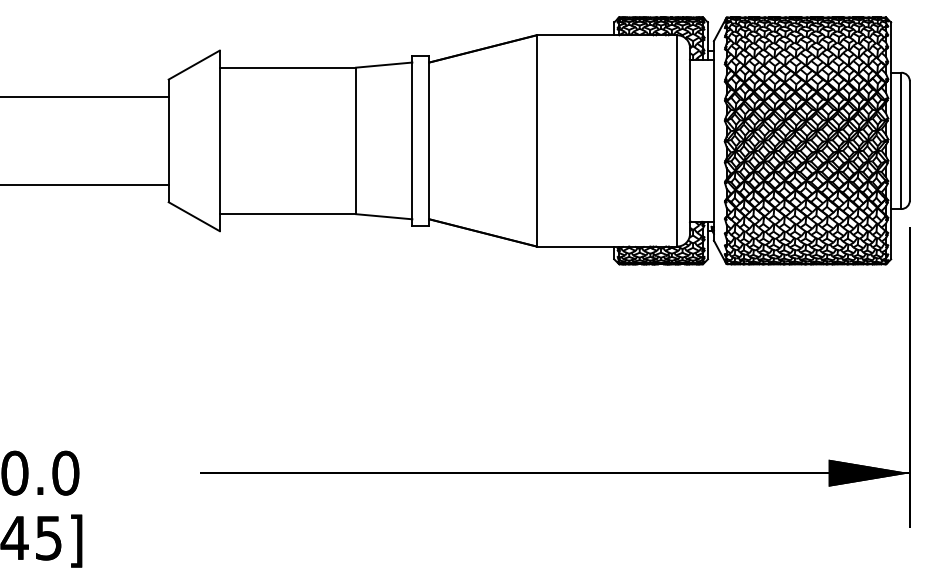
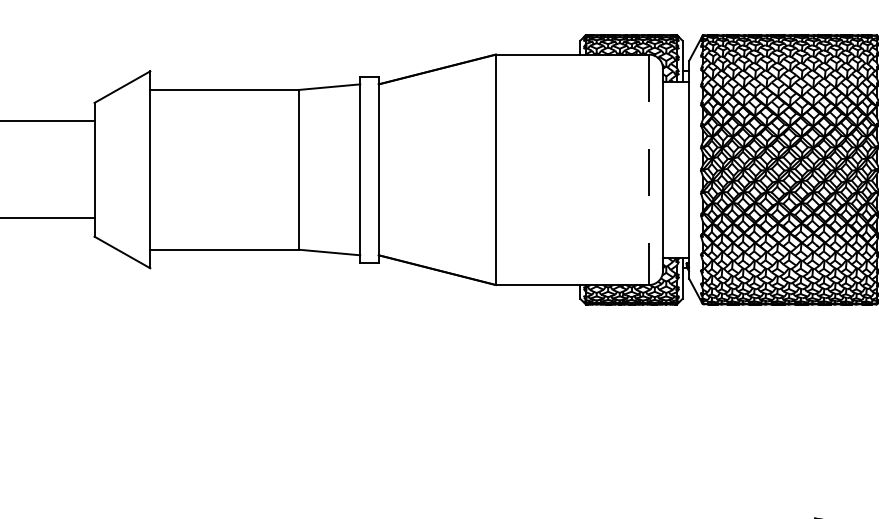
line: (677, 140) -> (649, 169), solid -> dashed

